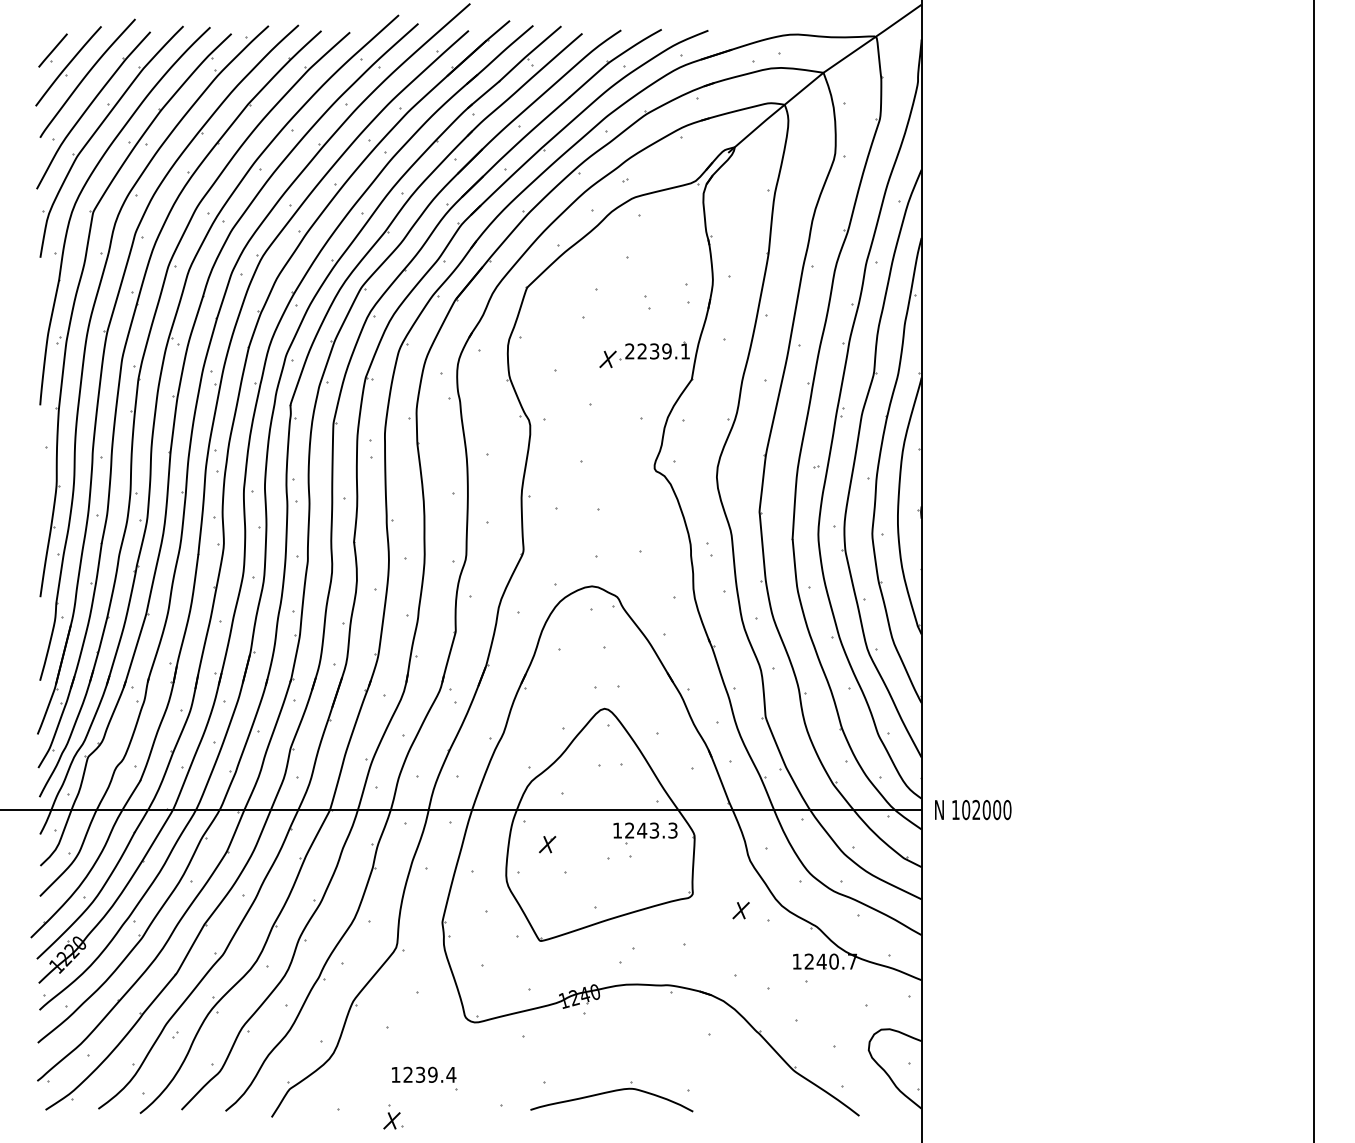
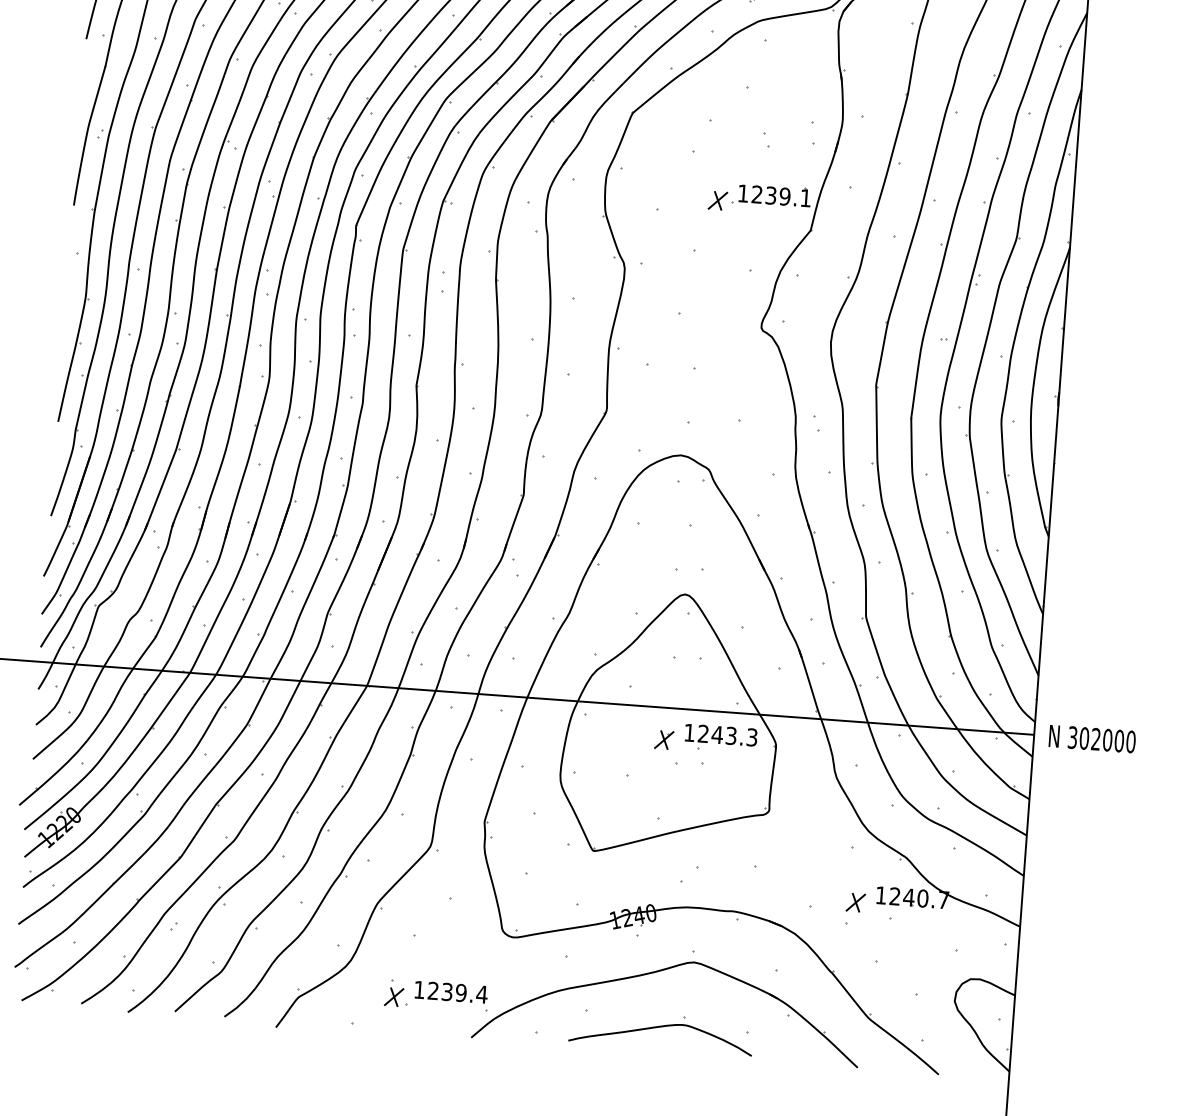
text: (629, 351) -> (742, 193), 2239.1 -> 1239.1
text: (955, 809) -> (1072, 737), 102000 -> 302000
part: (547, 844) -> (664, 739), moved
part: (740, 910) -> (855, 902), moved
part: (604, 1044) -> (657, 972), added
part: (393, 1116) -> (396, 992), moved

